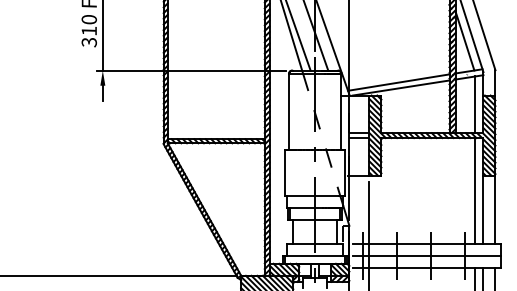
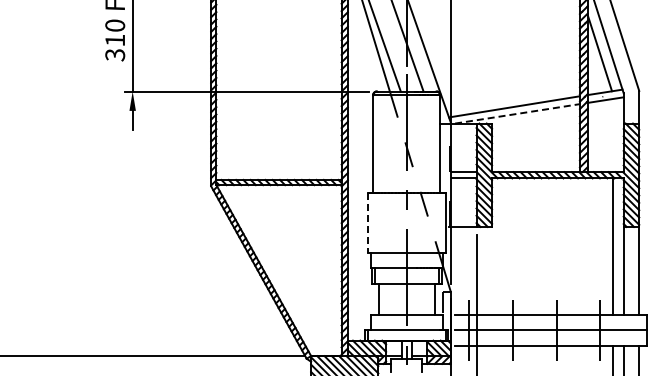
line: (401, 87) -> (518, 113), solid -> dashed
line: (475, 104) -> (613, 135), removed
line: (285, 173) -> (368, 223), solid -> dashed

